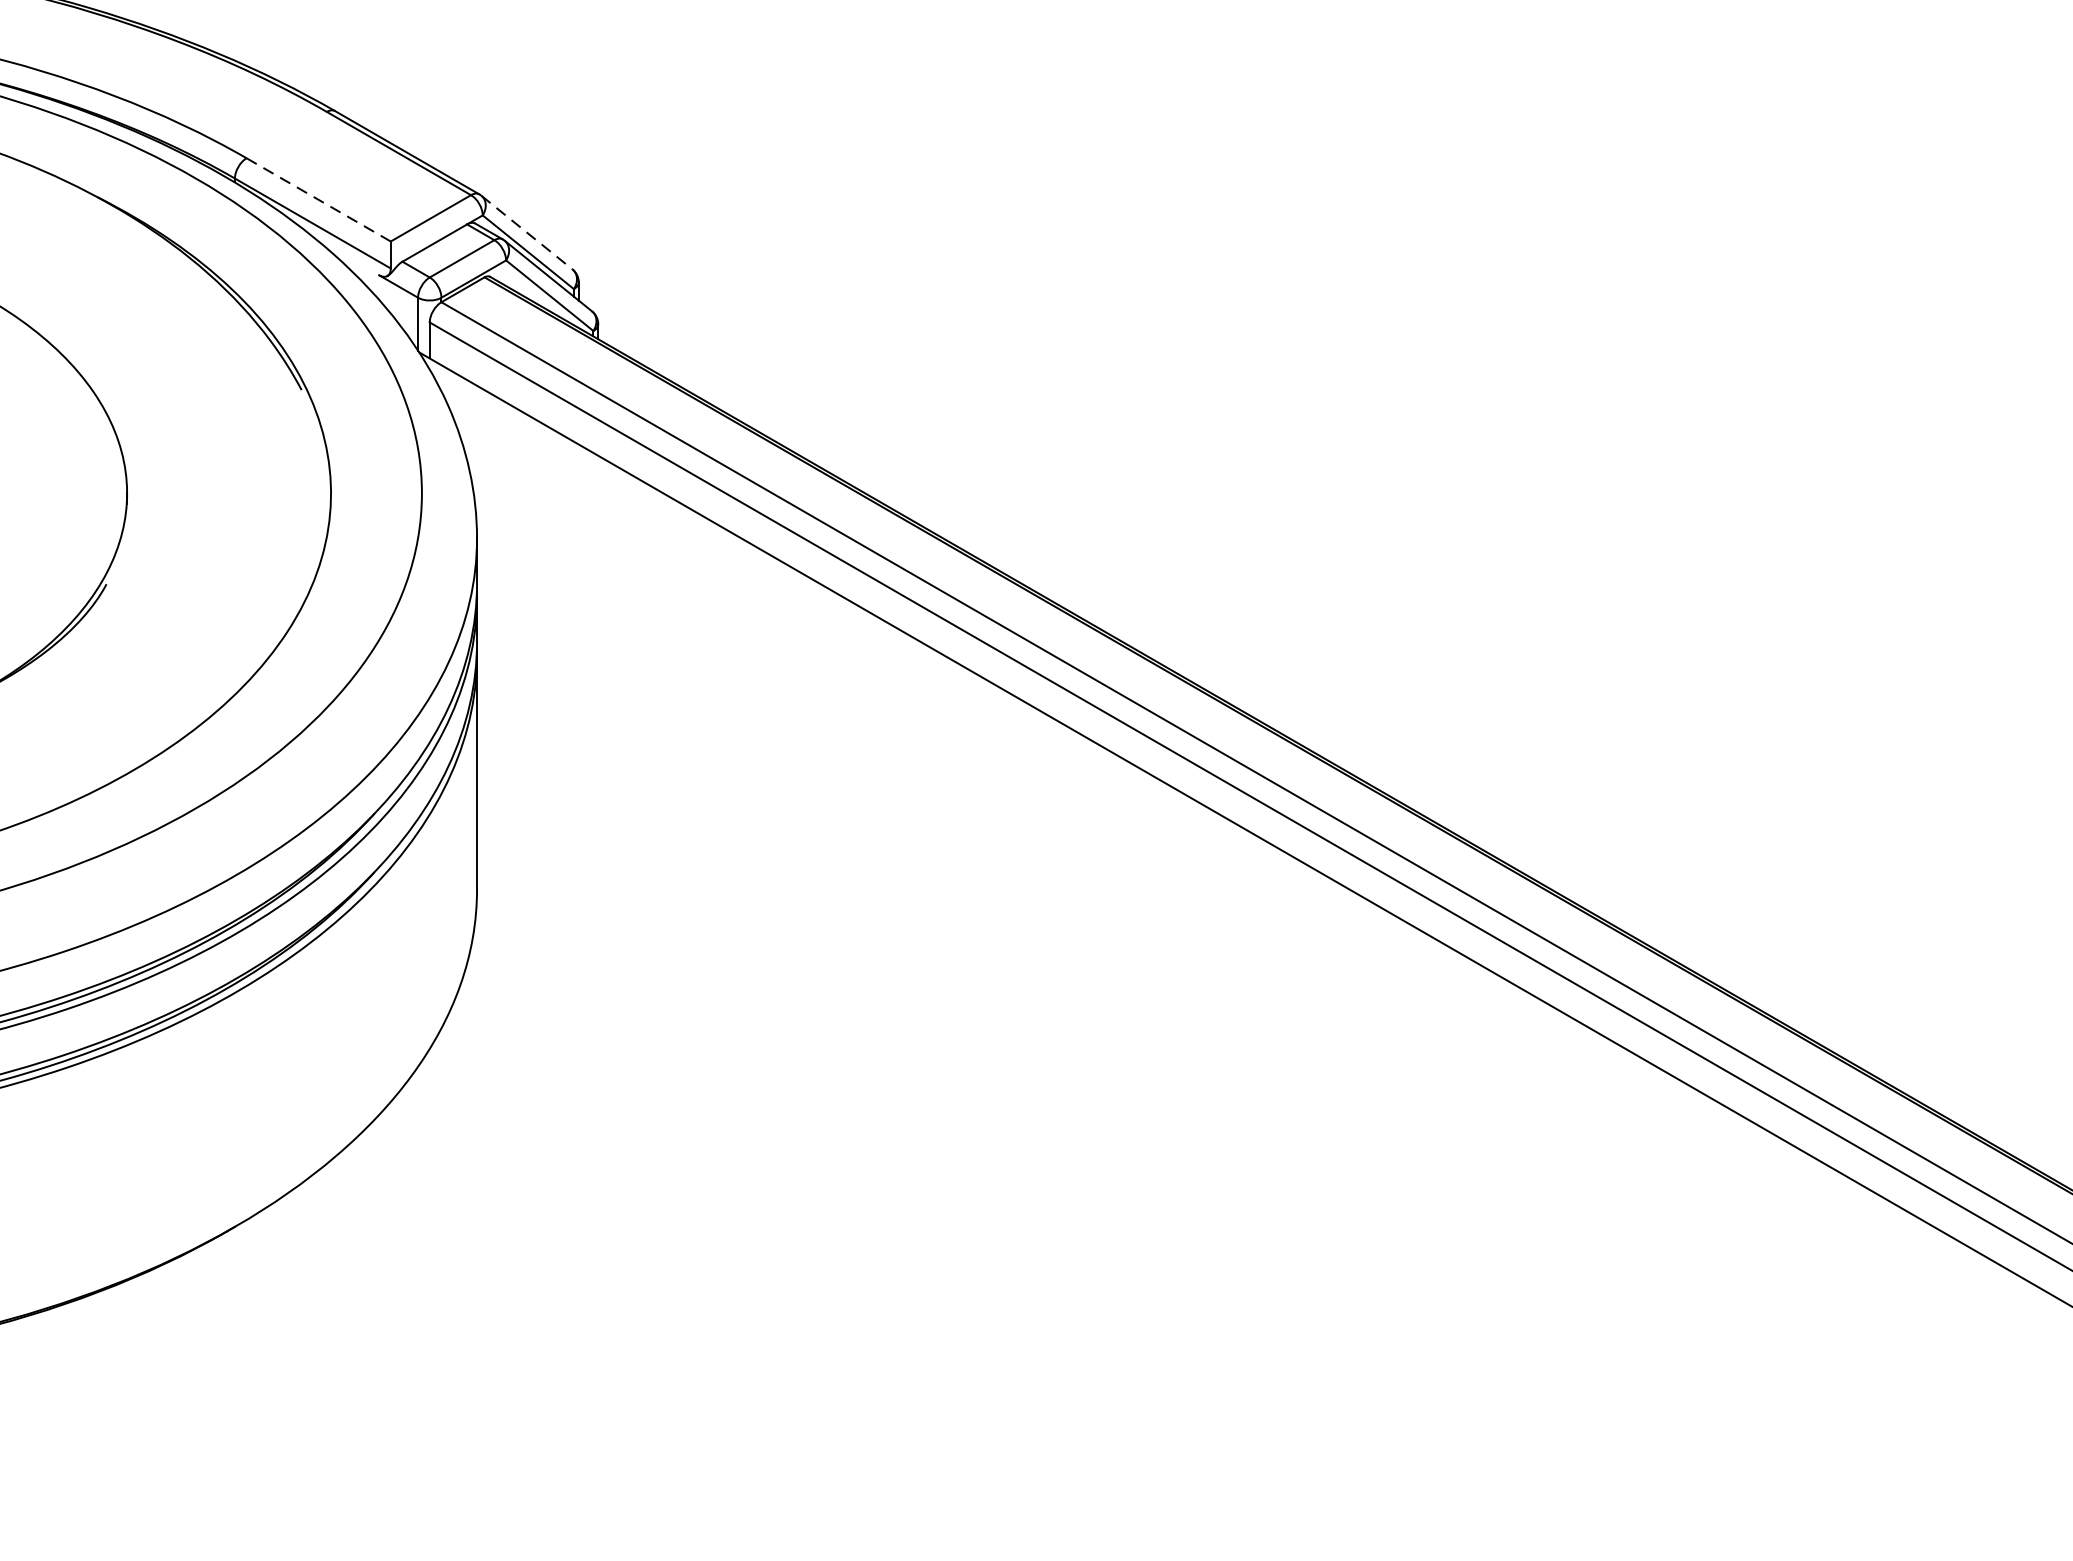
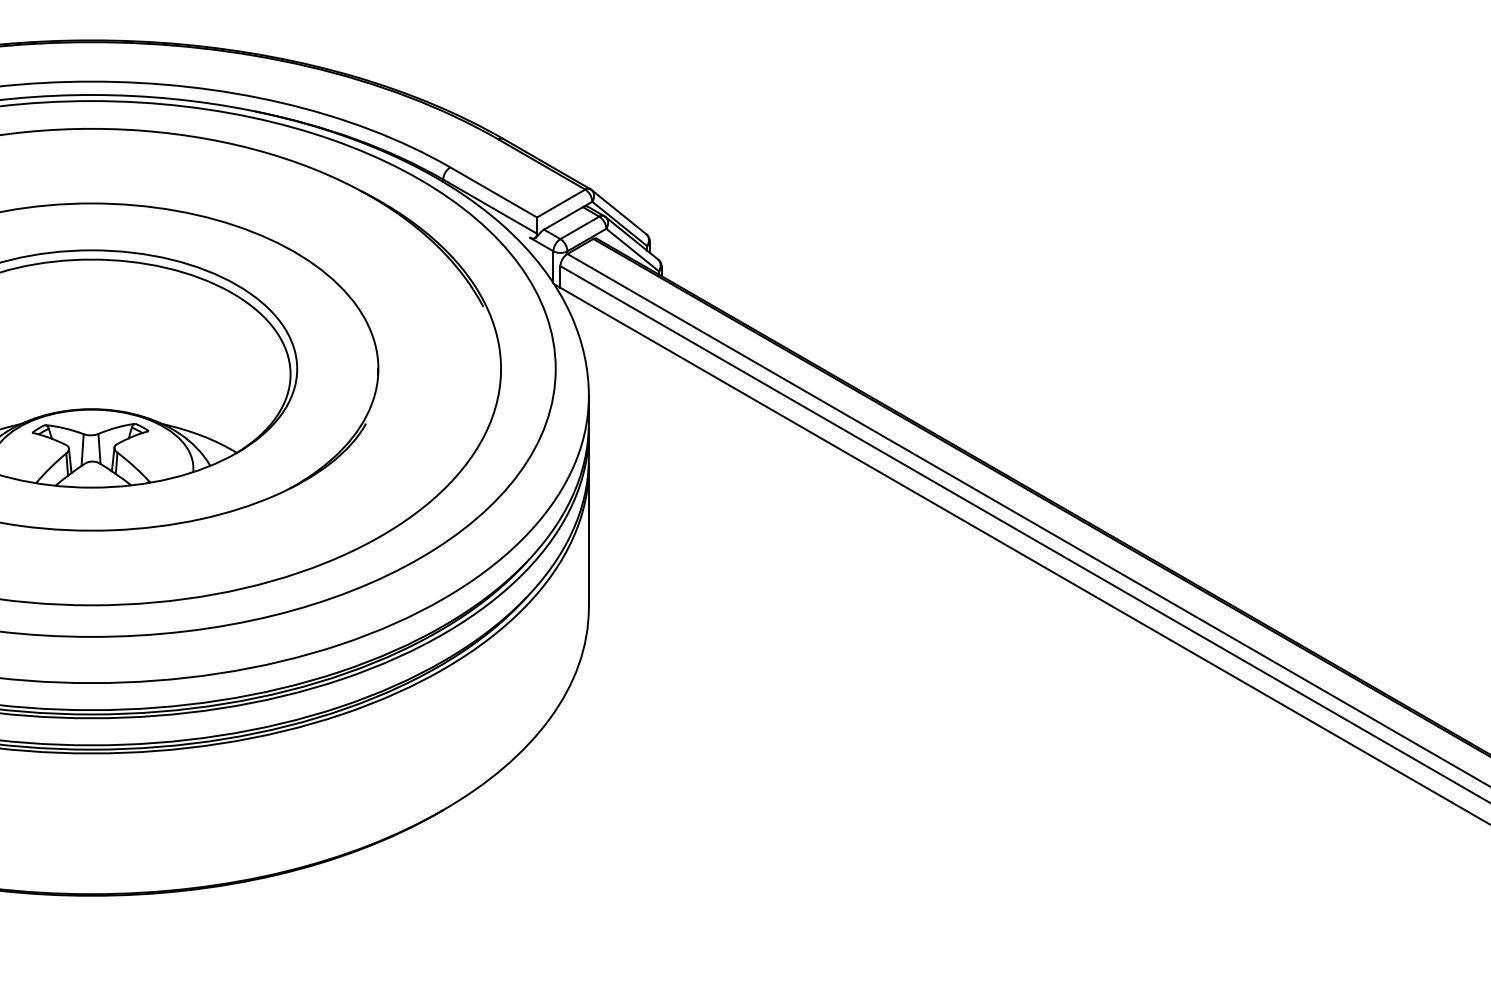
line: (318, 200) -> (493, 192), dashed -> solid
line: (527, 233) -> (619, 212), dashed -> solid

